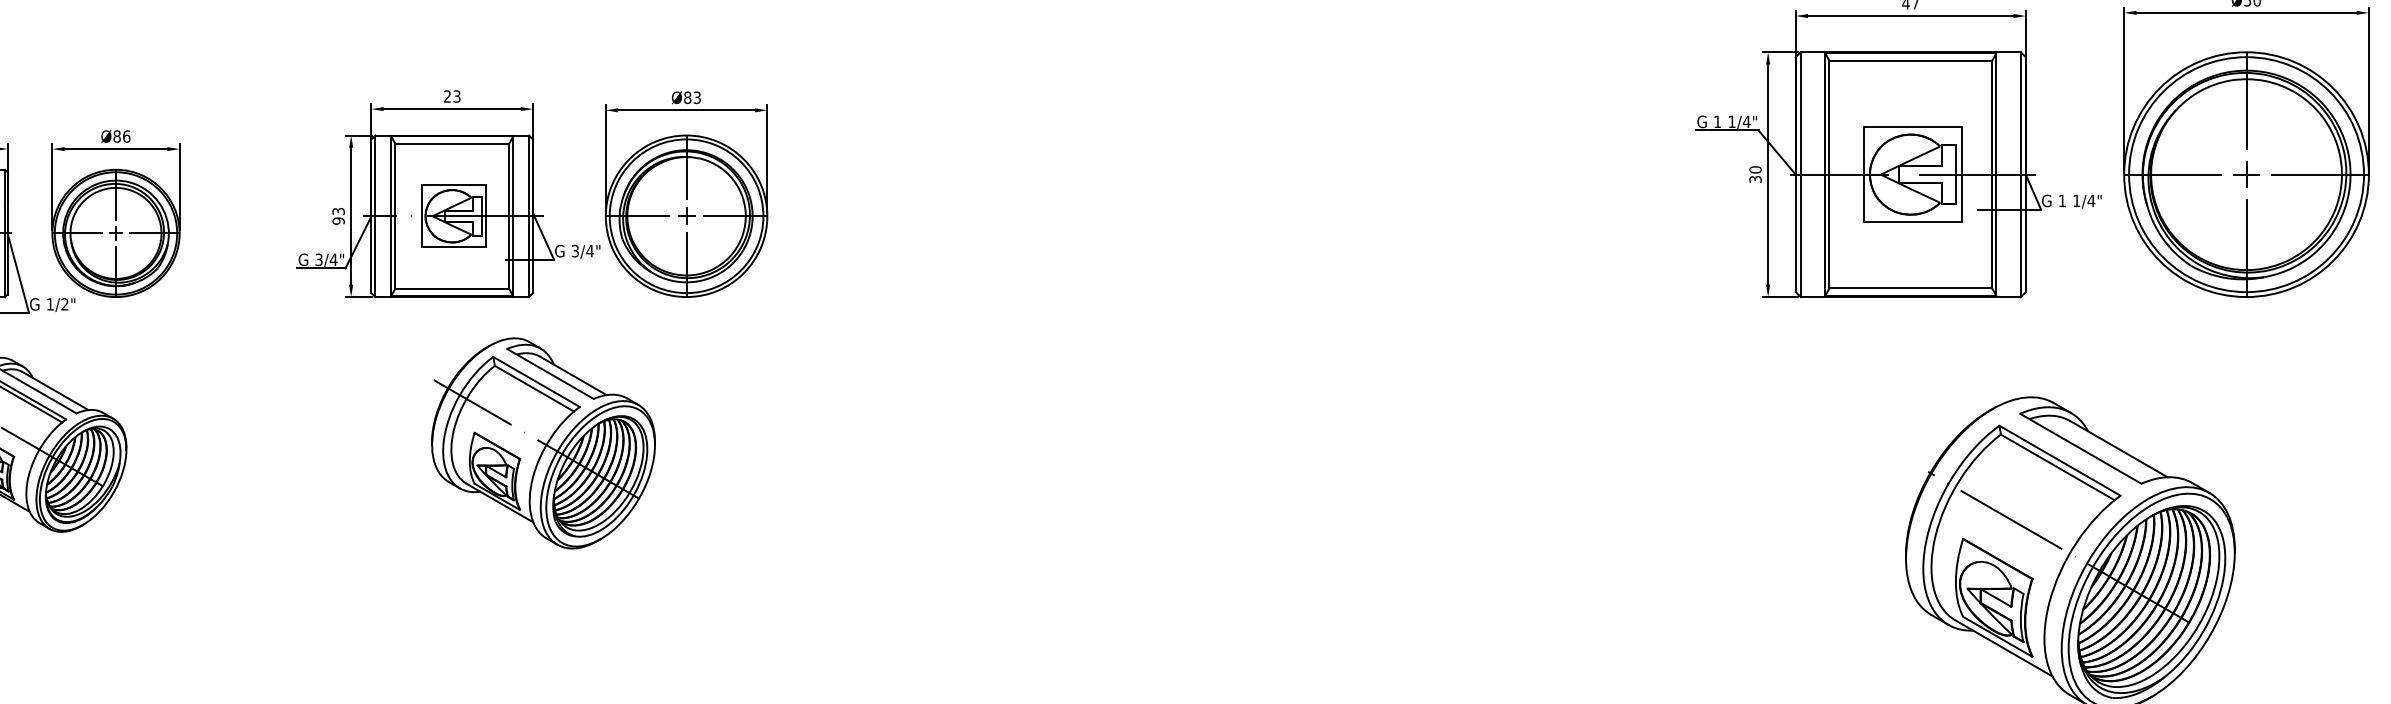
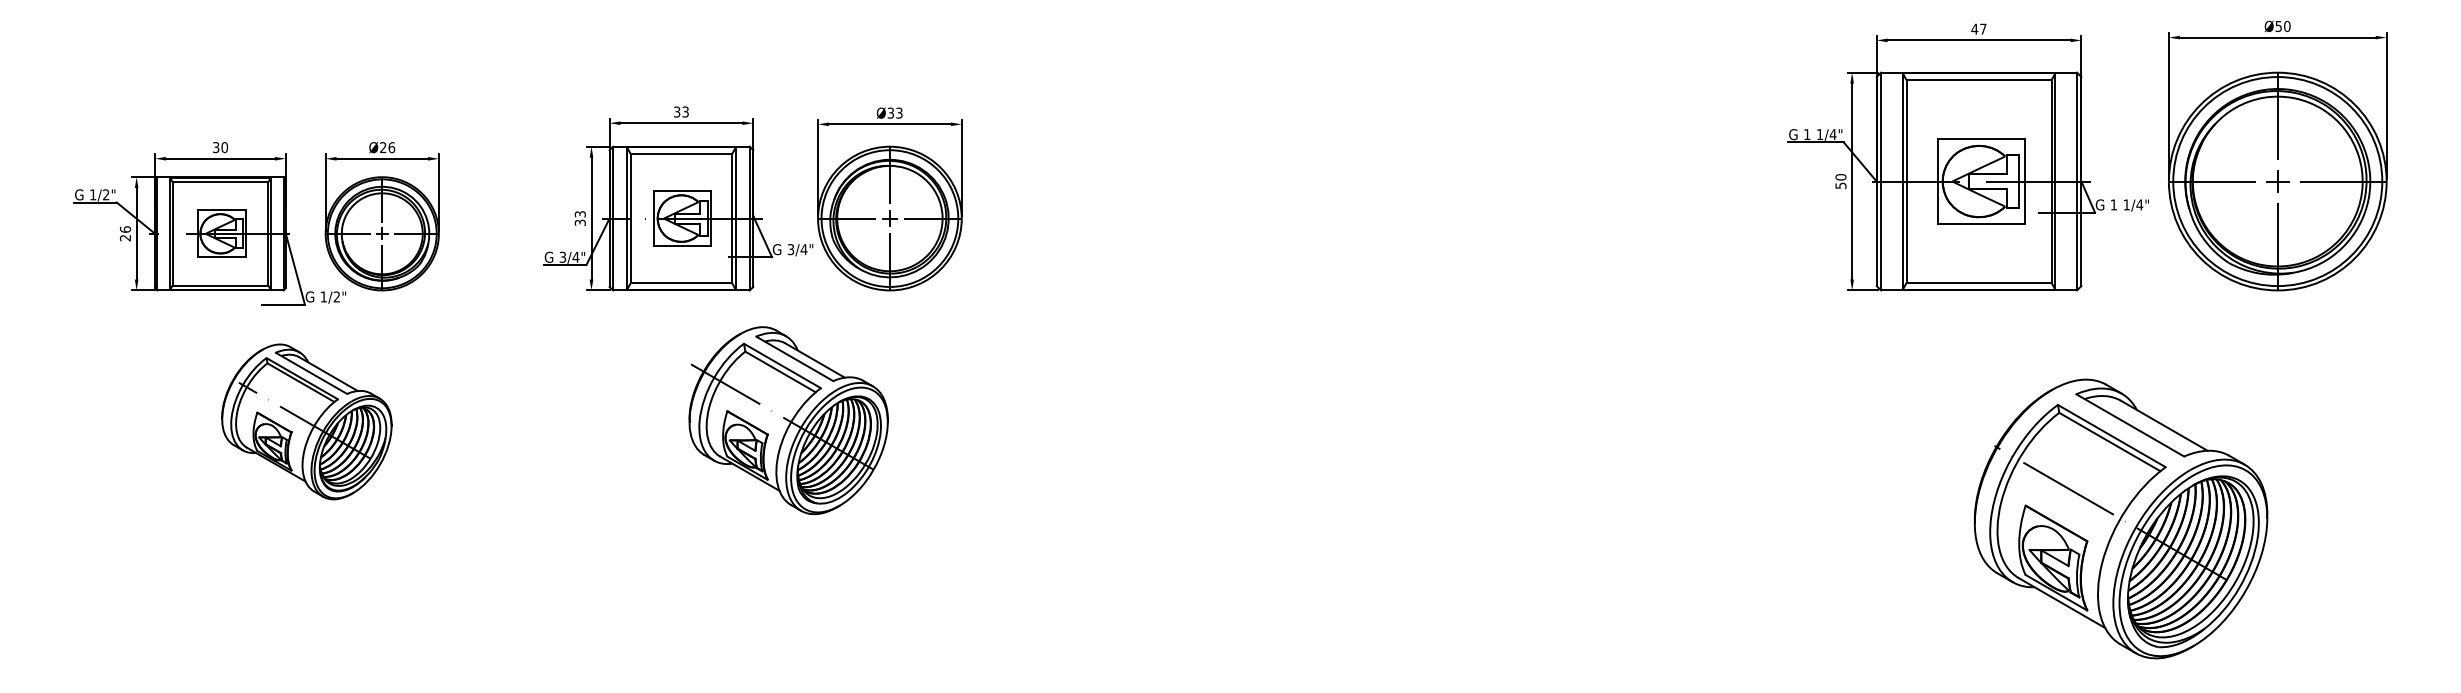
text: (447, 97) -> (677, 112), 23 -> 33
text: (687, 97) -> (890, 112), Ø83 -> Ø33
text: (117, 136) -> (383, 147), Ø86 -> Ø26
text: (1755, 179) -> (1840, 185), 30 -> 50
text: (337, 220) -> (579, 222), 93 -> 33
part: (543, 443) -> (788, 420), moved

